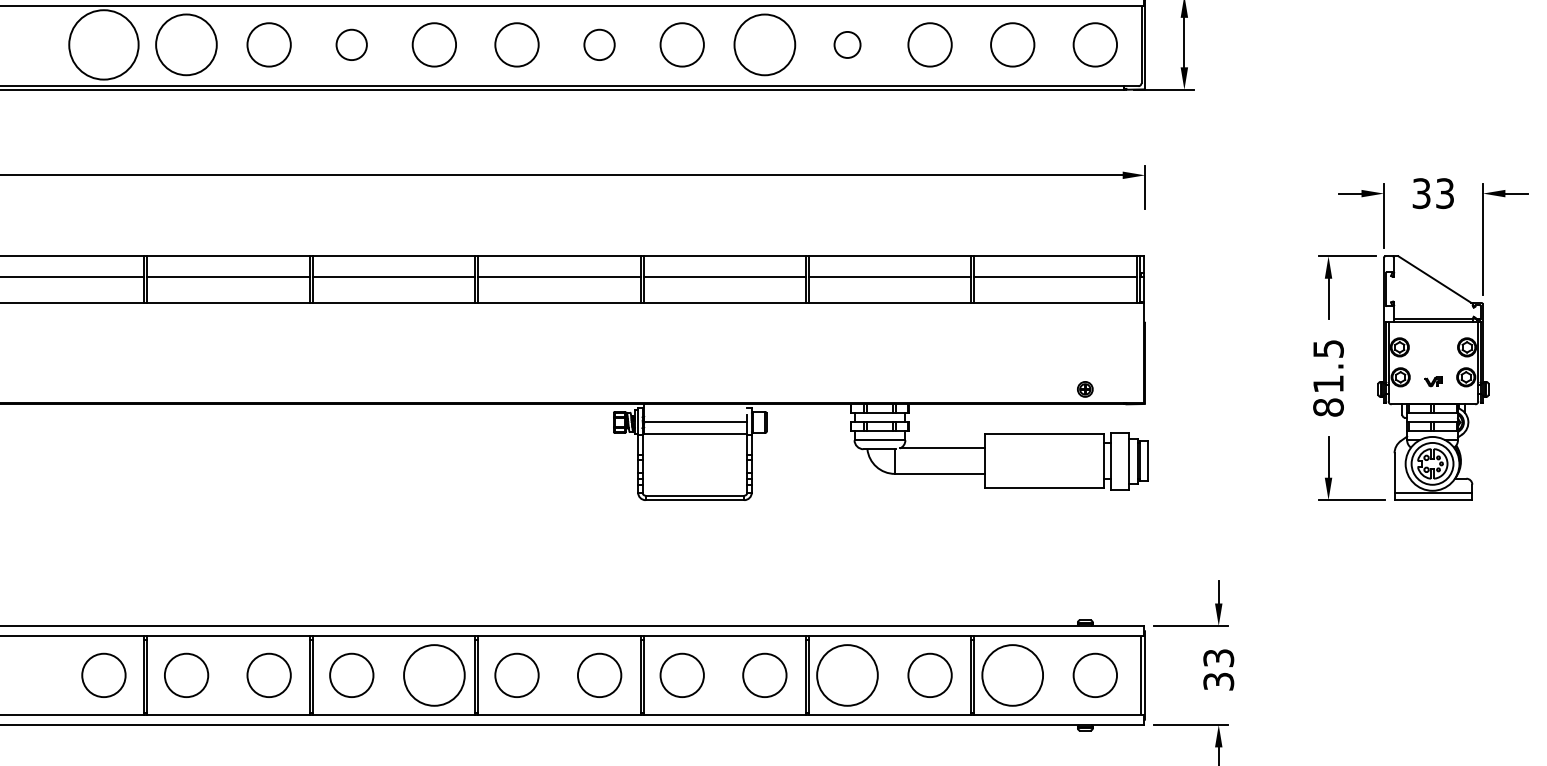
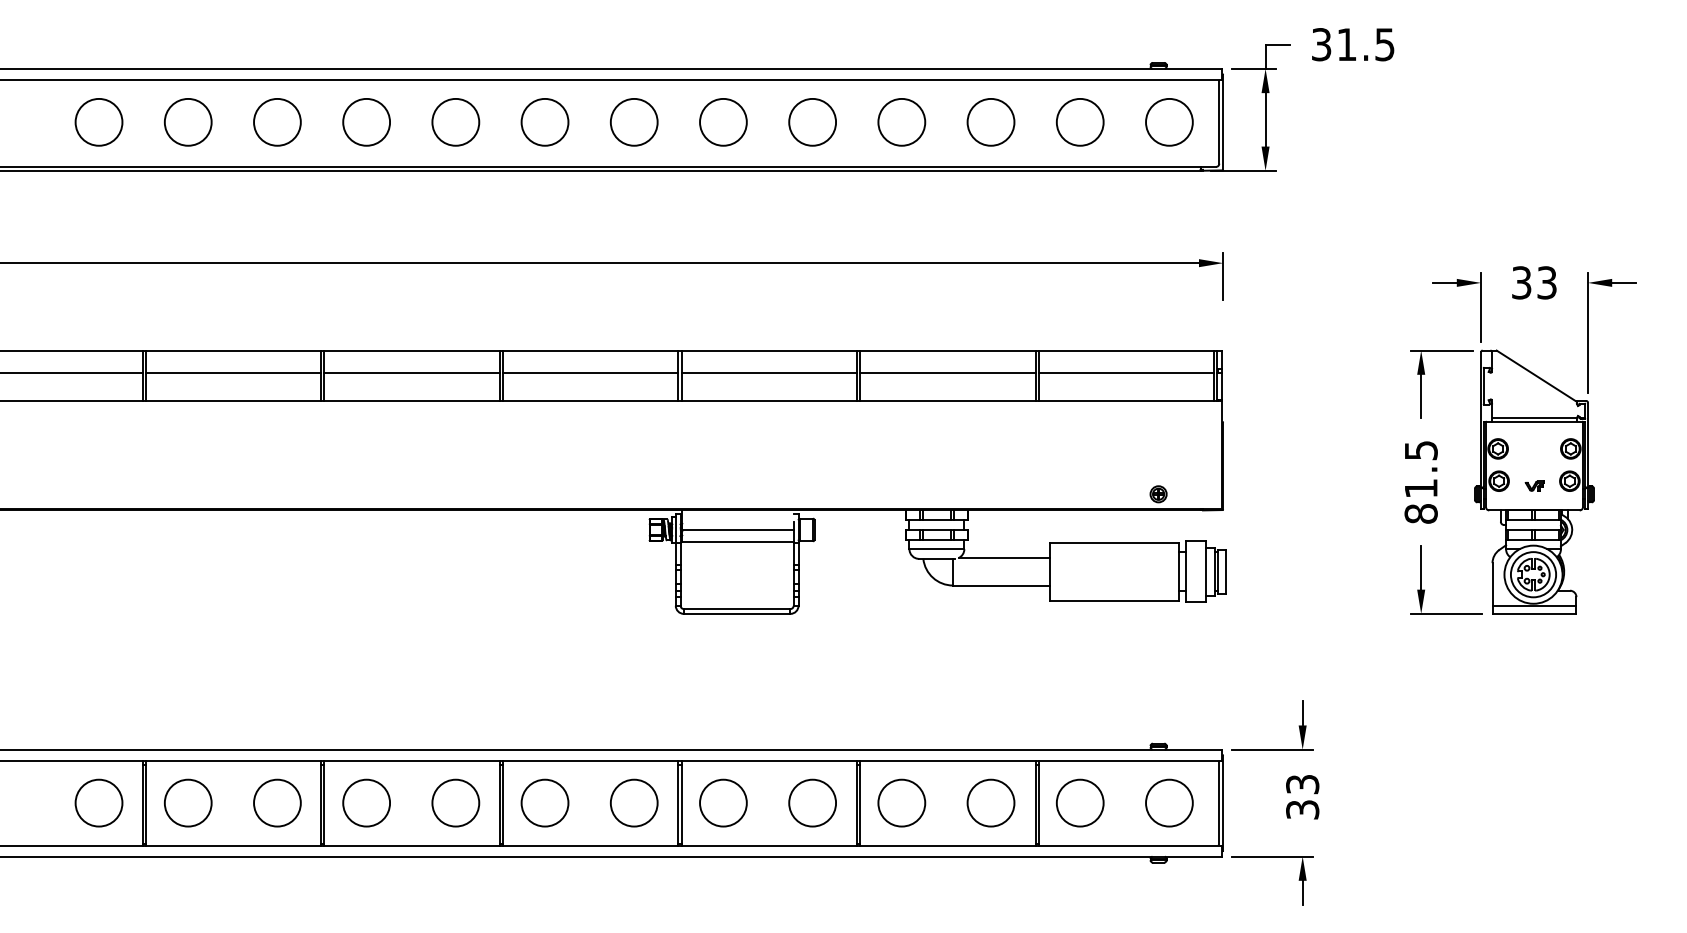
circle: (103, 44) -> (98, 121), size x0.62
circle: (764, 44) -> (812, 121), size x0.71
circle: (186, 45) -> (188, 122), size x0.71
circle: (351, 45) -> (366, 122), size x1.43
circle: (598, 45) -> (633, 122), size x1.43
circle: (847, 45) -> (901, 122), size x1.67
circle: (434, 674) -> (455, 802), size x0.71
circle: (847, 674) -> (901, 802), size x0.71
circle: (1012, 674) -> (1079, 802), size x0.71

